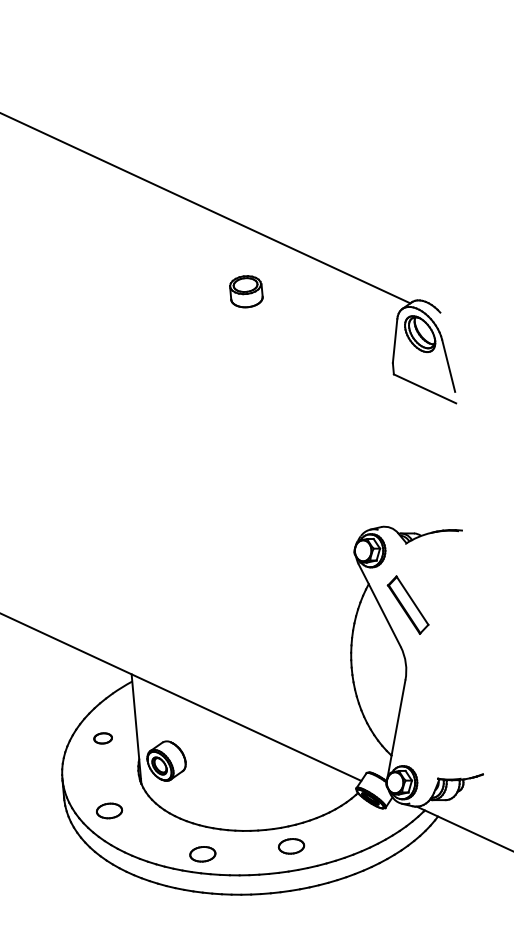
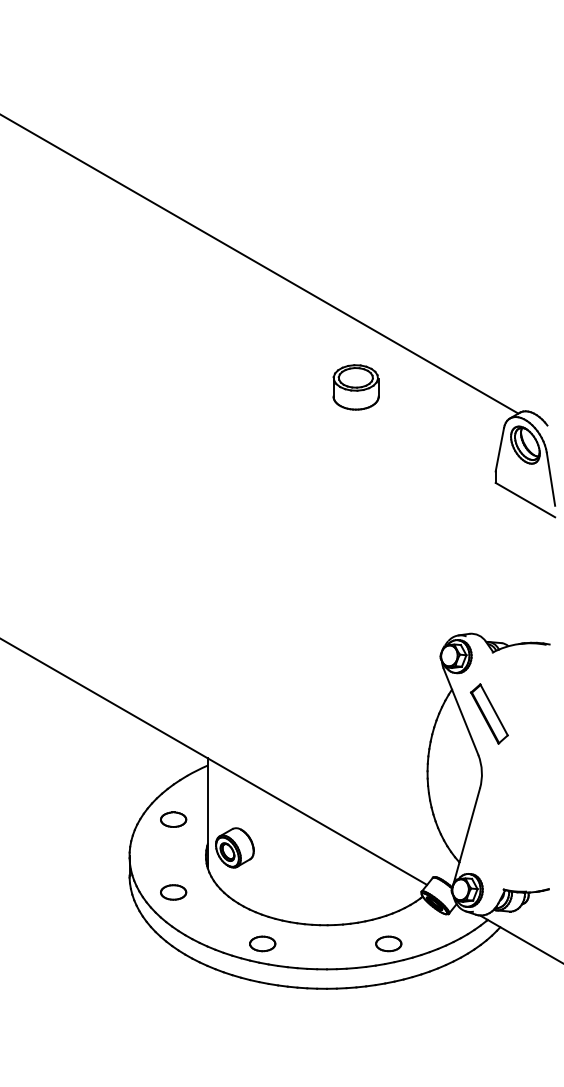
part: (245, 291) -> (355, 387), size x1.43
part: (102, 738) -> (173, 819), size x1.43
part: (291, 845) -> (388, 943), moved

